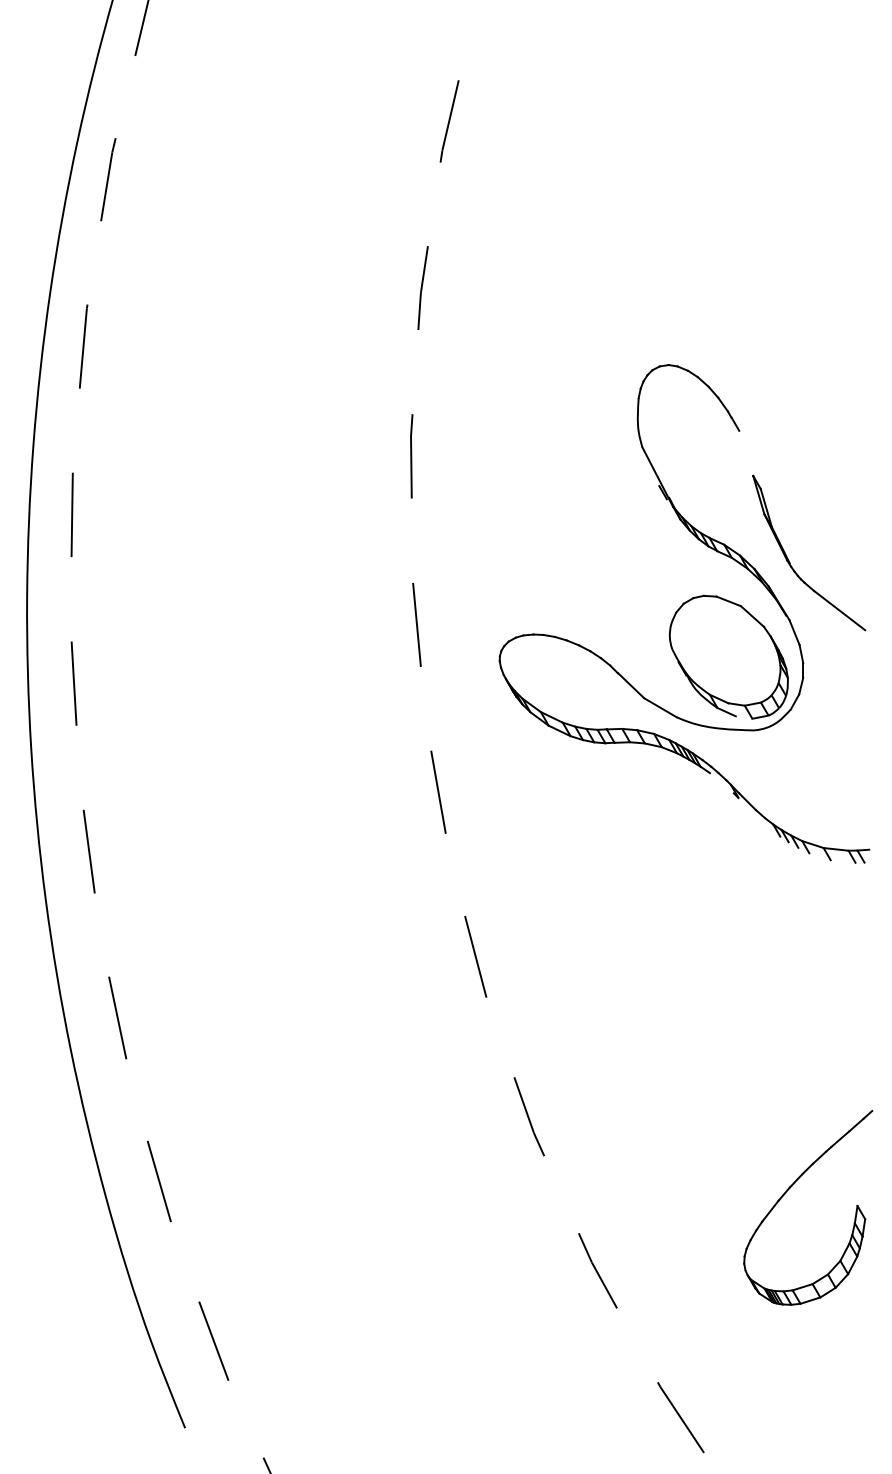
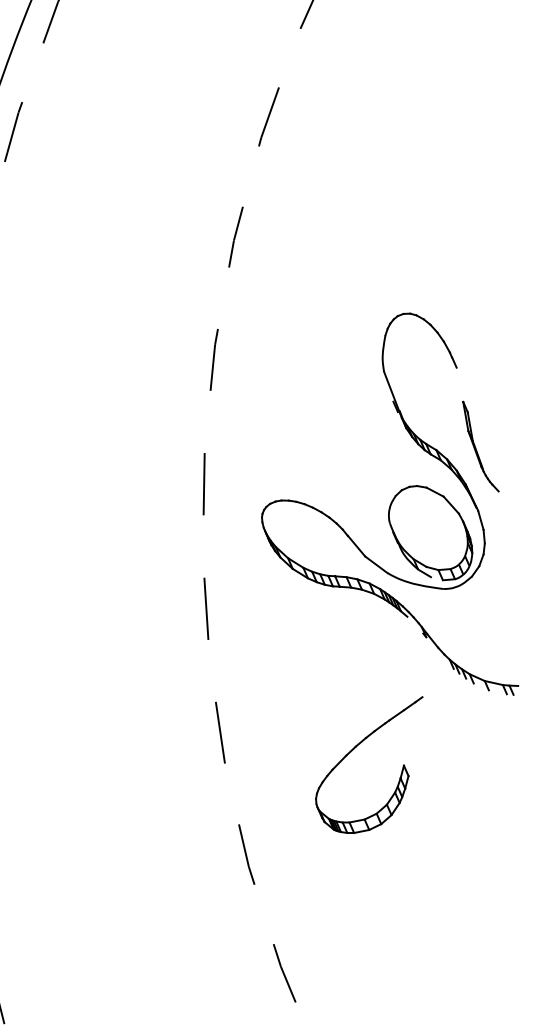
line: (839, 610) -> (515, 507), removed
part: (786, 1193) -> (352, 750), moved

